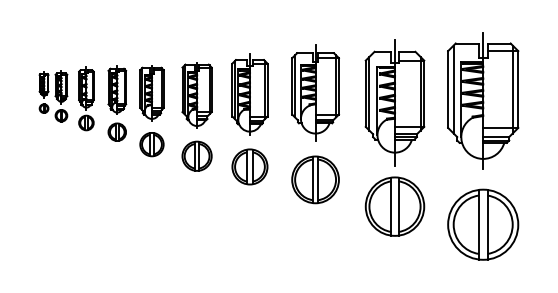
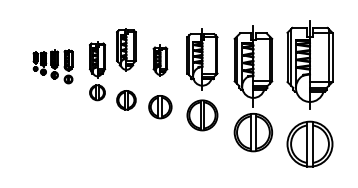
part: (197, 94) -> (126, 49), moved
part: (250, 94) -> (160, 60), size x0.6
part: (81, 103) -> (52, 66), size x0.7

